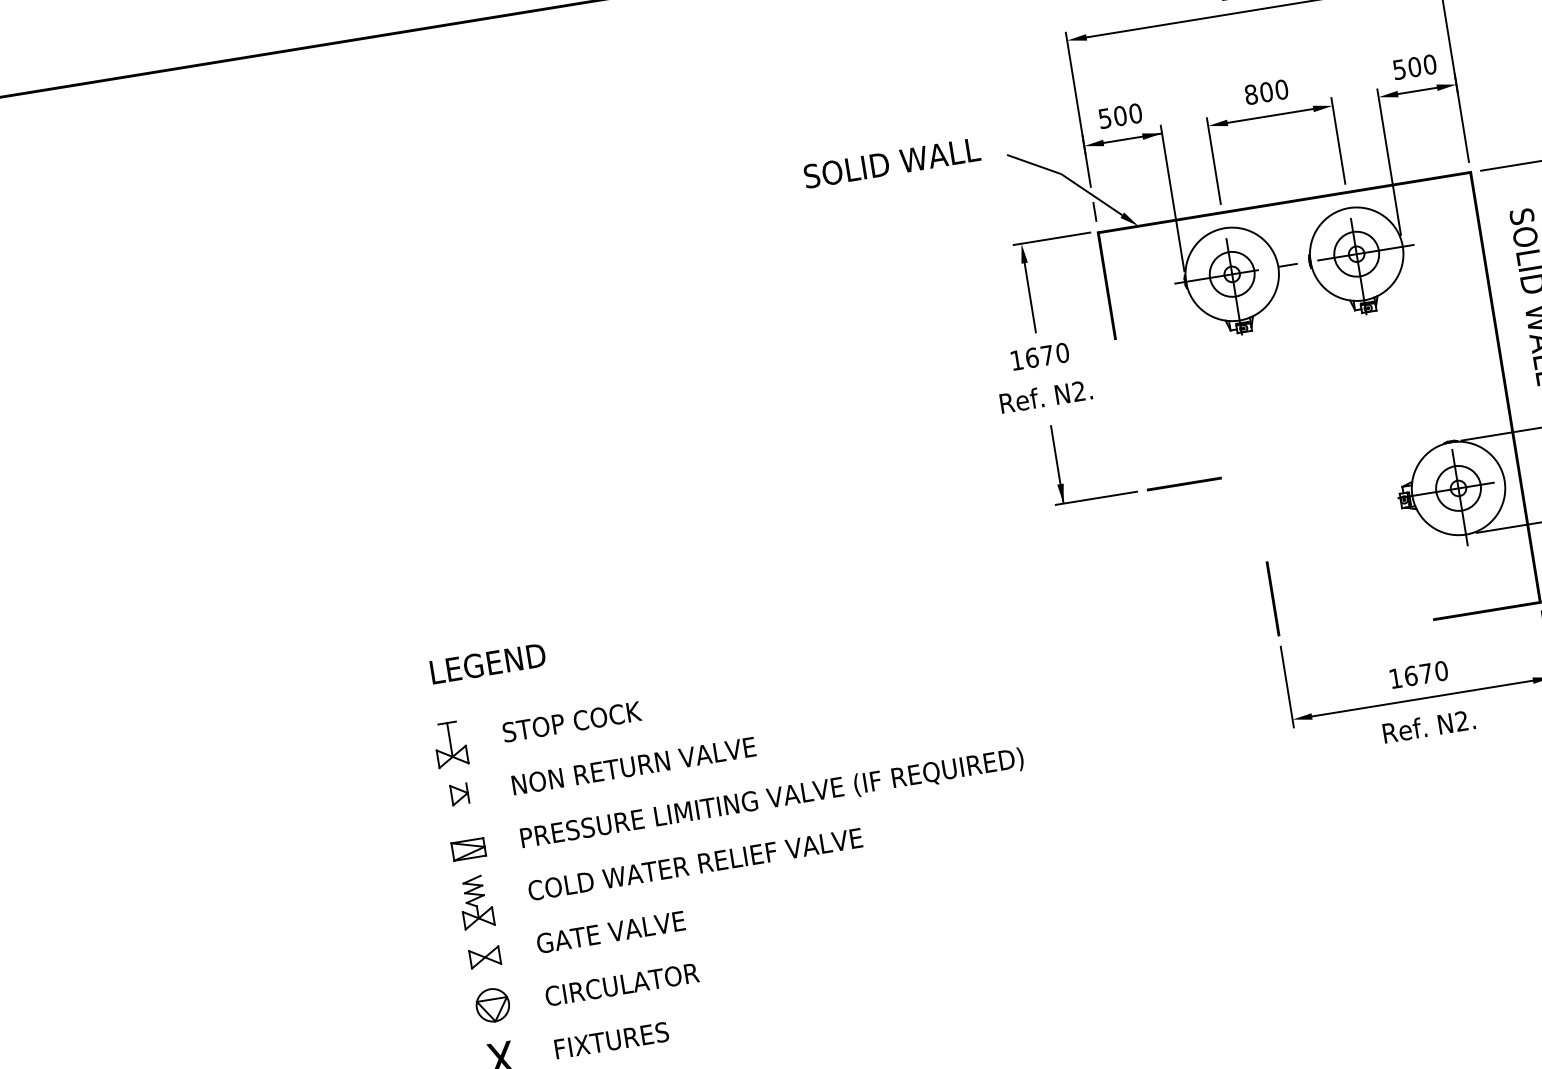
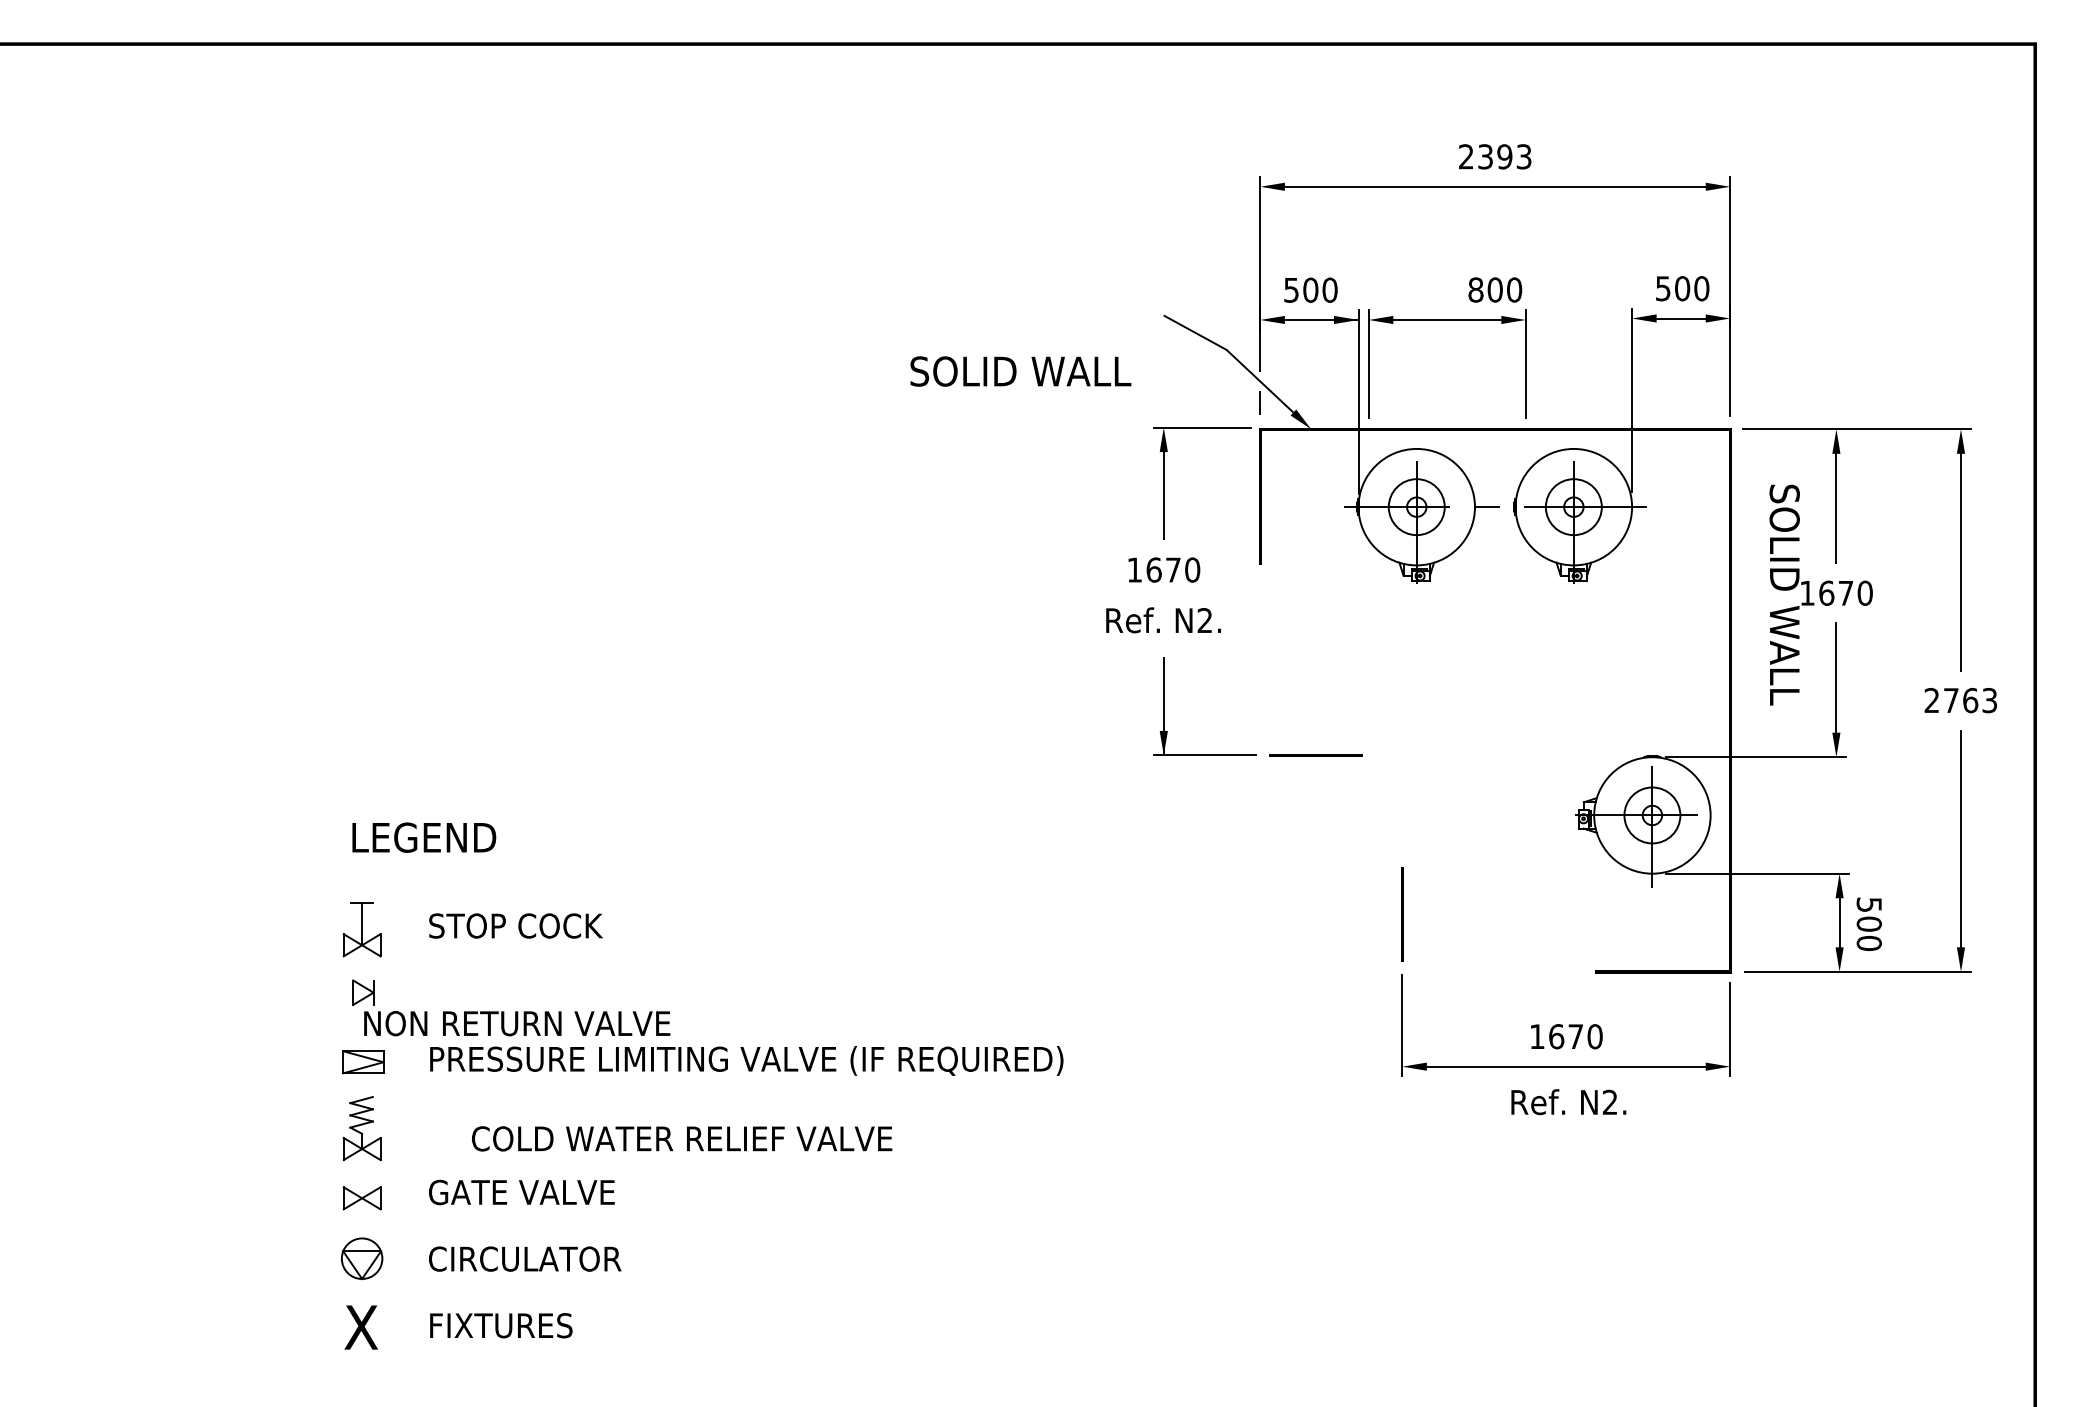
part: (1270, 116) -> (1447, 320), moved
text: (891, 163) -> (1020, 371), moved
text: (634, 765) -> (517, 1023), moved
text: (695, 864) -> (682, 1138), moved

